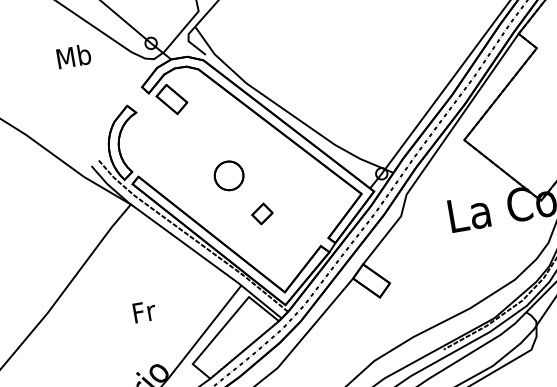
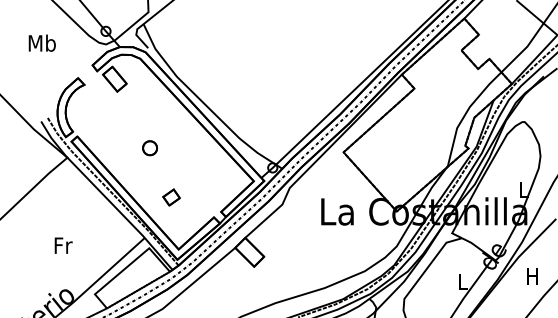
text: (72, 55) -> (41, 42), moved
part: (228, 174) -> (149, 147), size x0.6
part: (262, 213) -> (171, 197), moved

